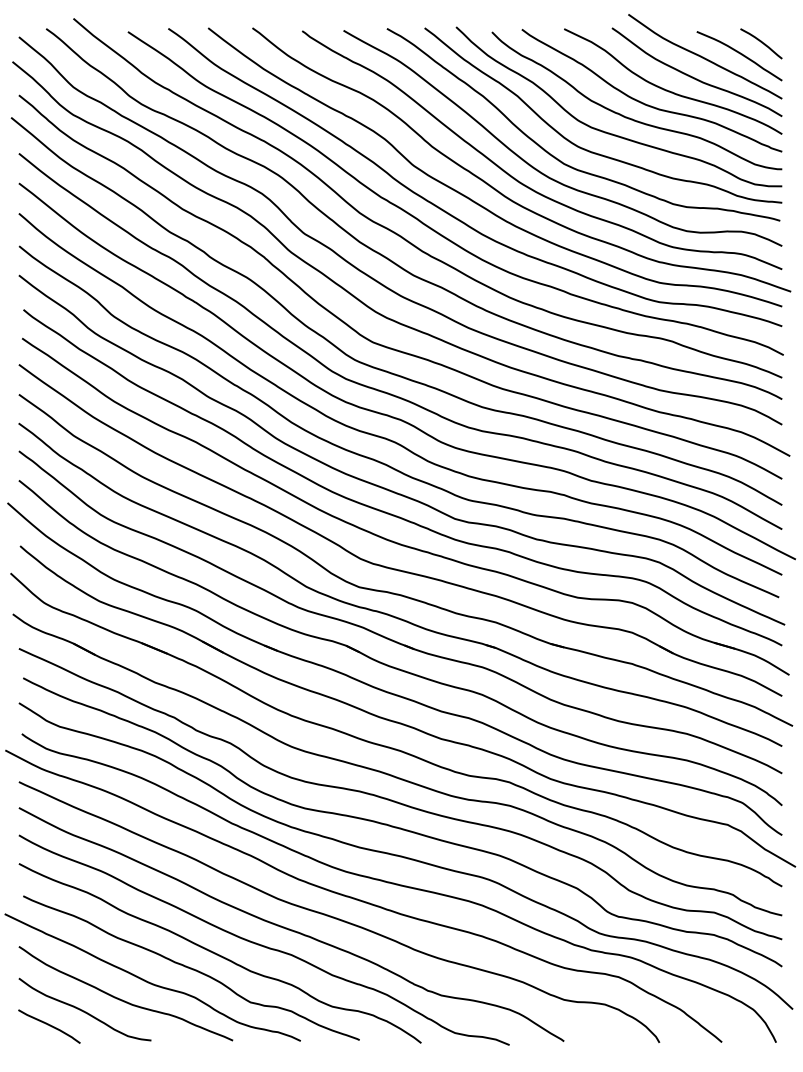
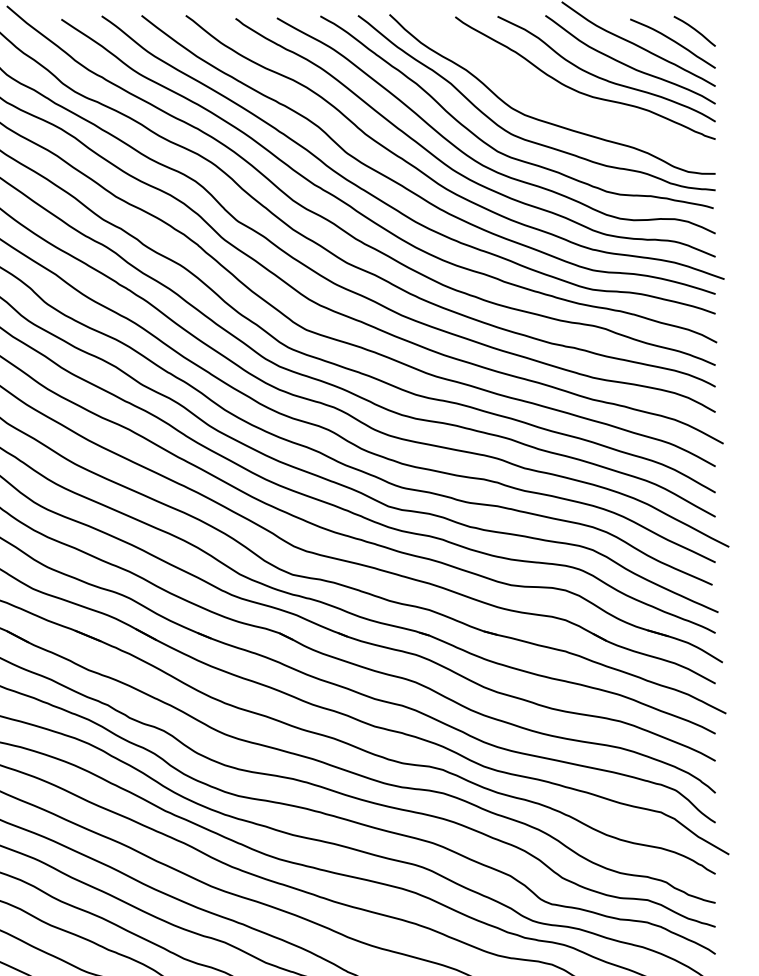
curve: (629, 117) -> (562, 105), removed

